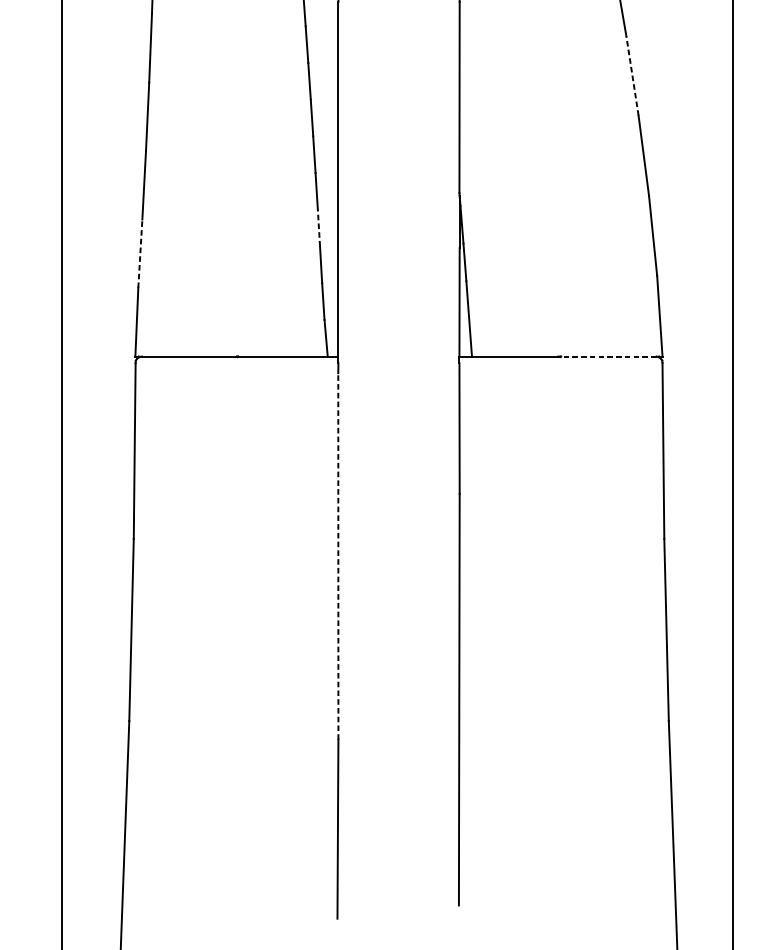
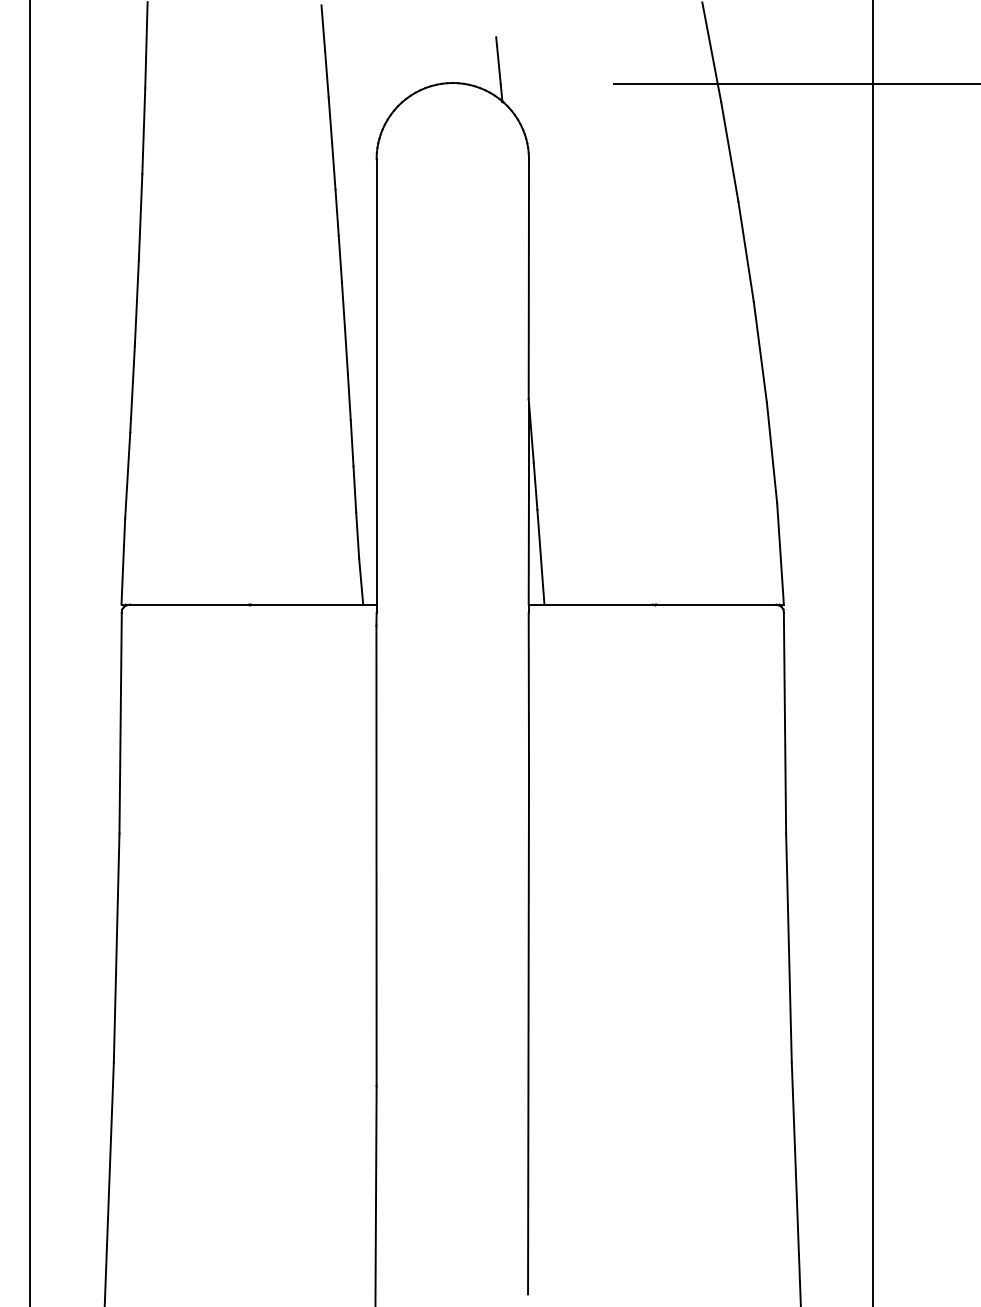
line: (632, 76) -> (746, 252), dashed -> solid
line: (319, 227) -> (352, 442), dashed -> solid
line: (140, 253) -> (127, 475), dashed -> solid
line: (608, 356) -> (716, 604), dashed -> solid
line: (338, 556) -> (376, 855), dashed -> solid

